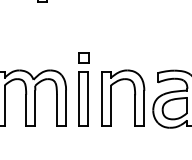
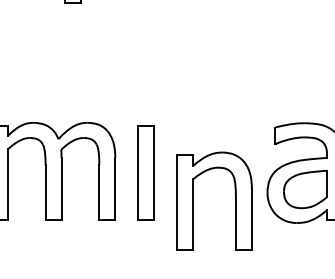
part: (83, 57) -> (145, 100), removed
part: (134, 97) -> (234, 199), moved

